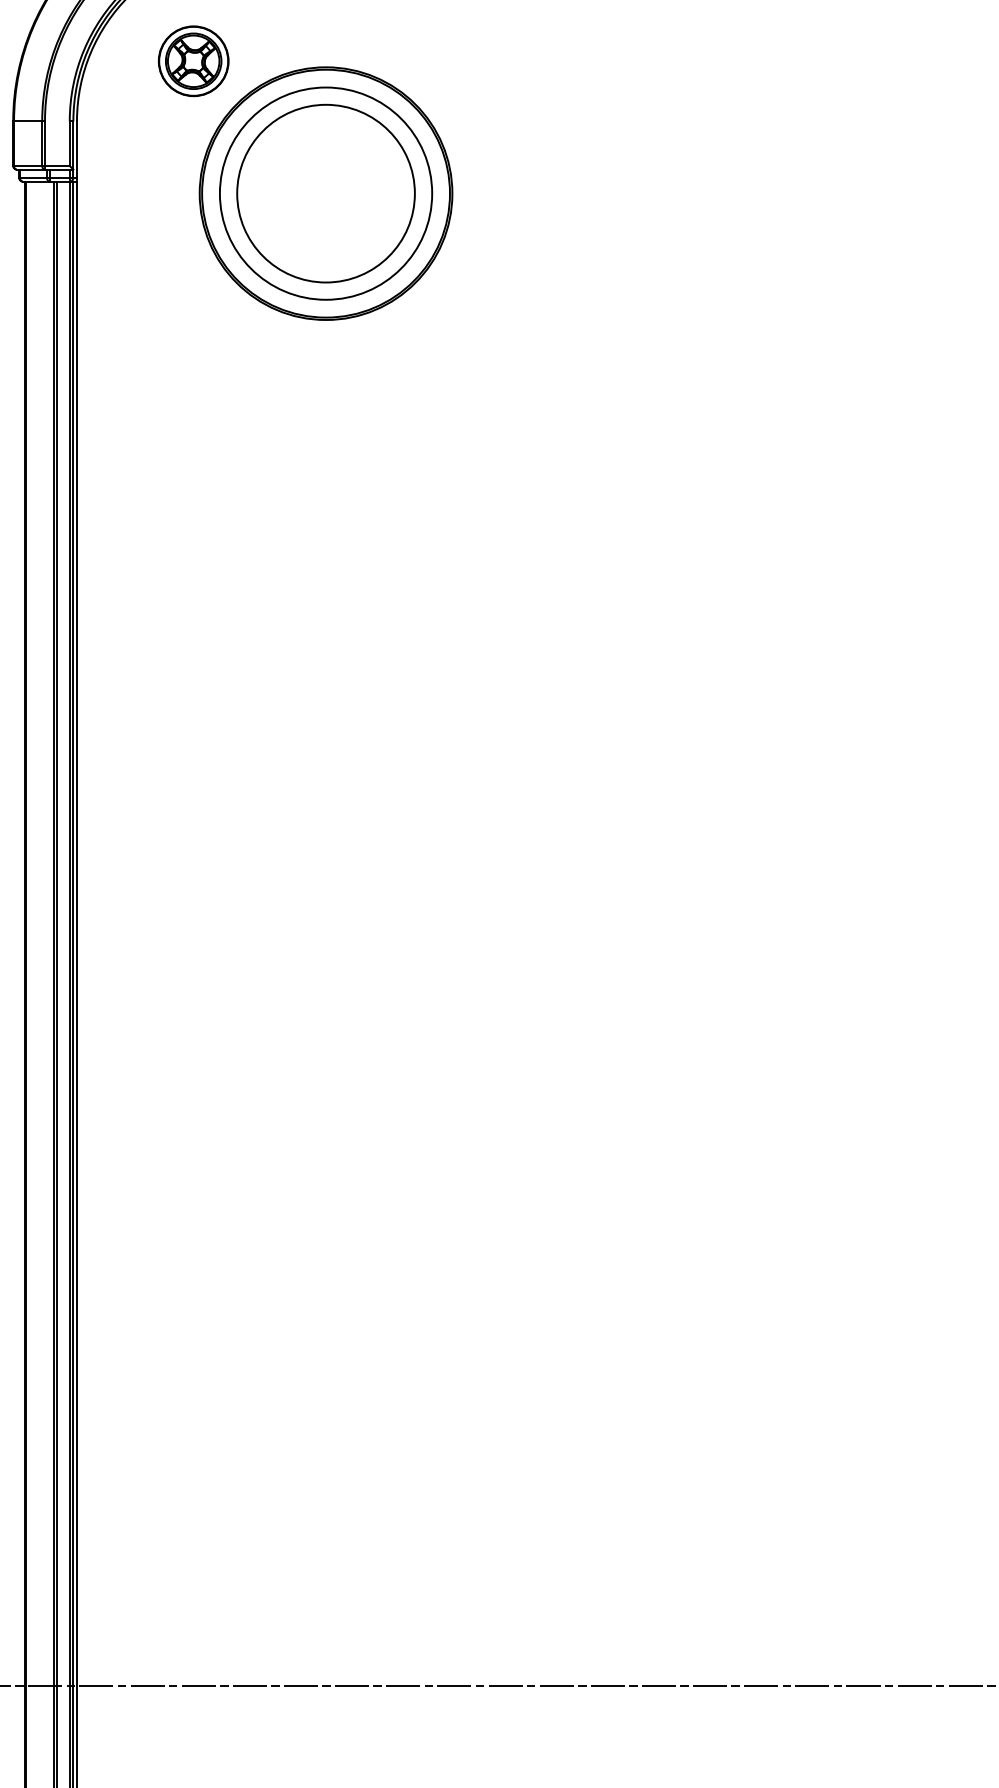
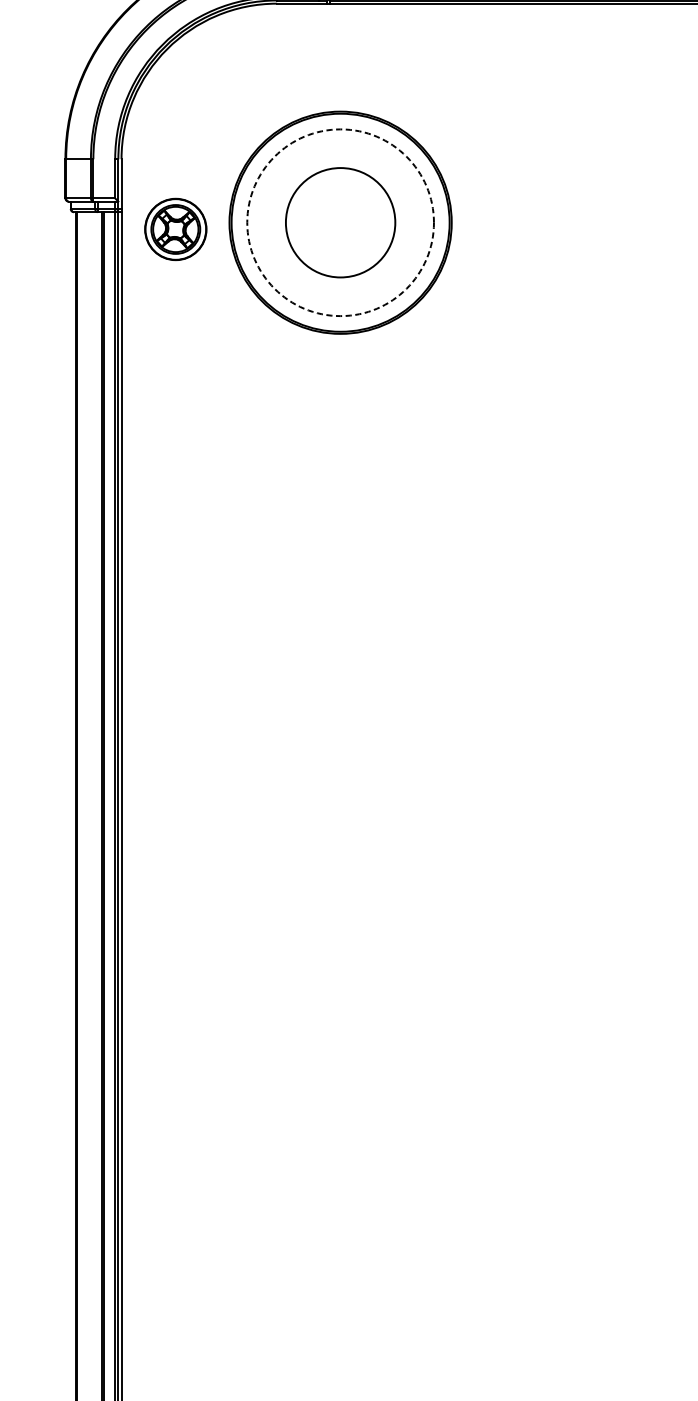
part: (193, 61) -> (175, 229), moved
circle: (325, 193) -> (340, 222), size x0.7
circle: (325, 193) -> (340, 222), solid -> dashed

